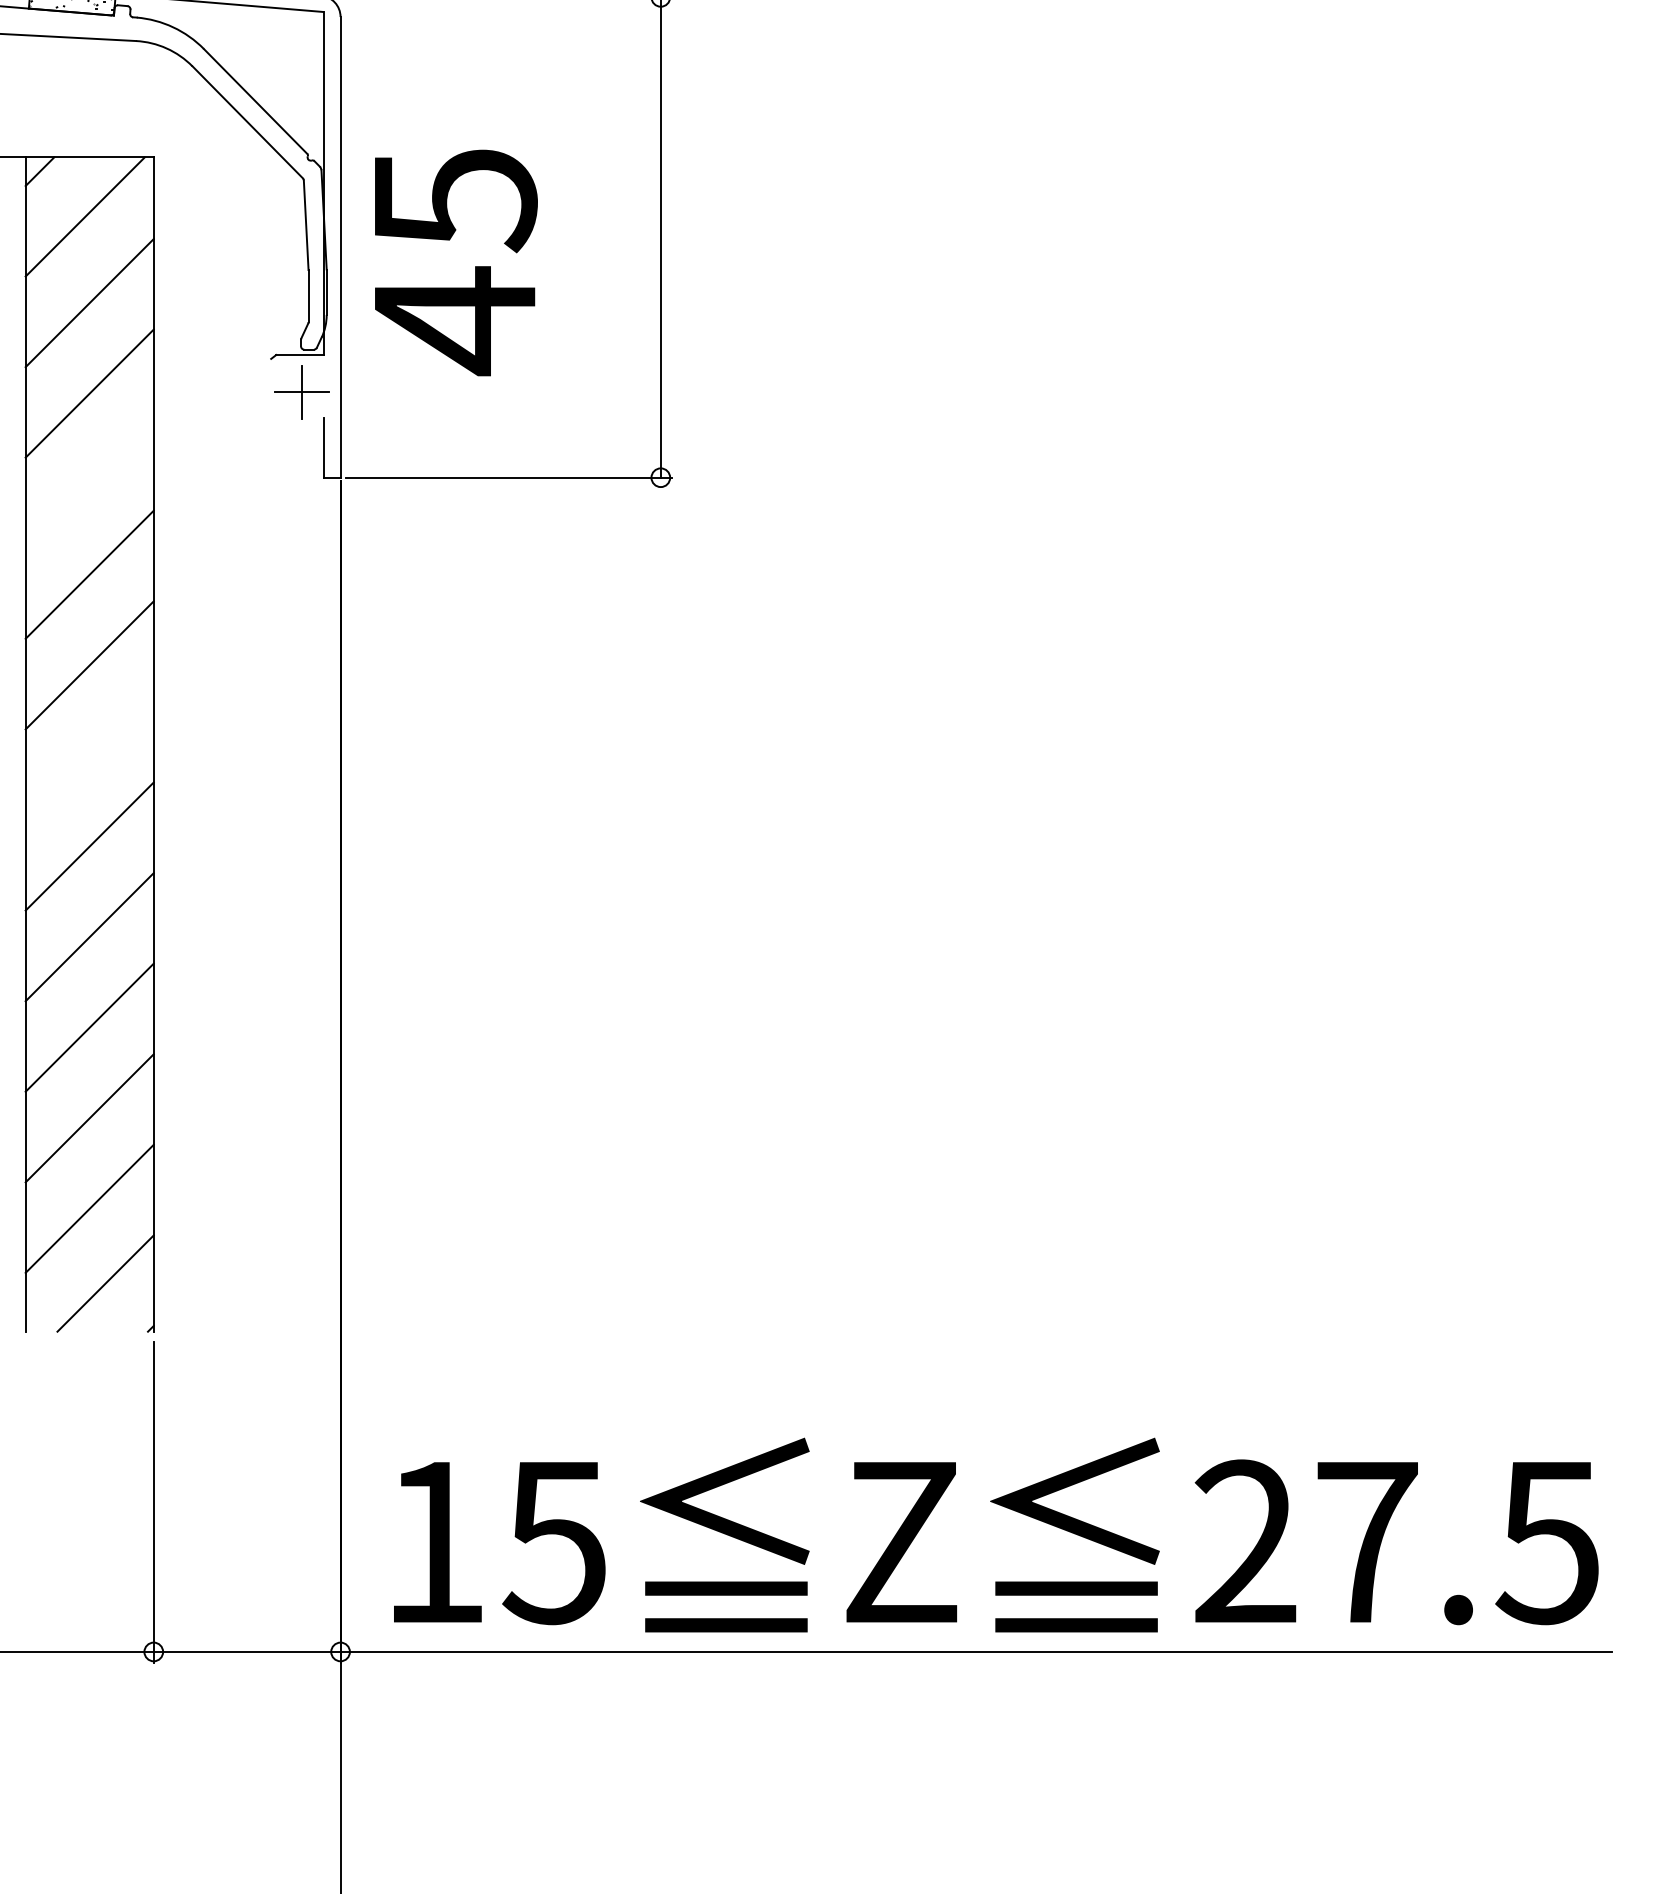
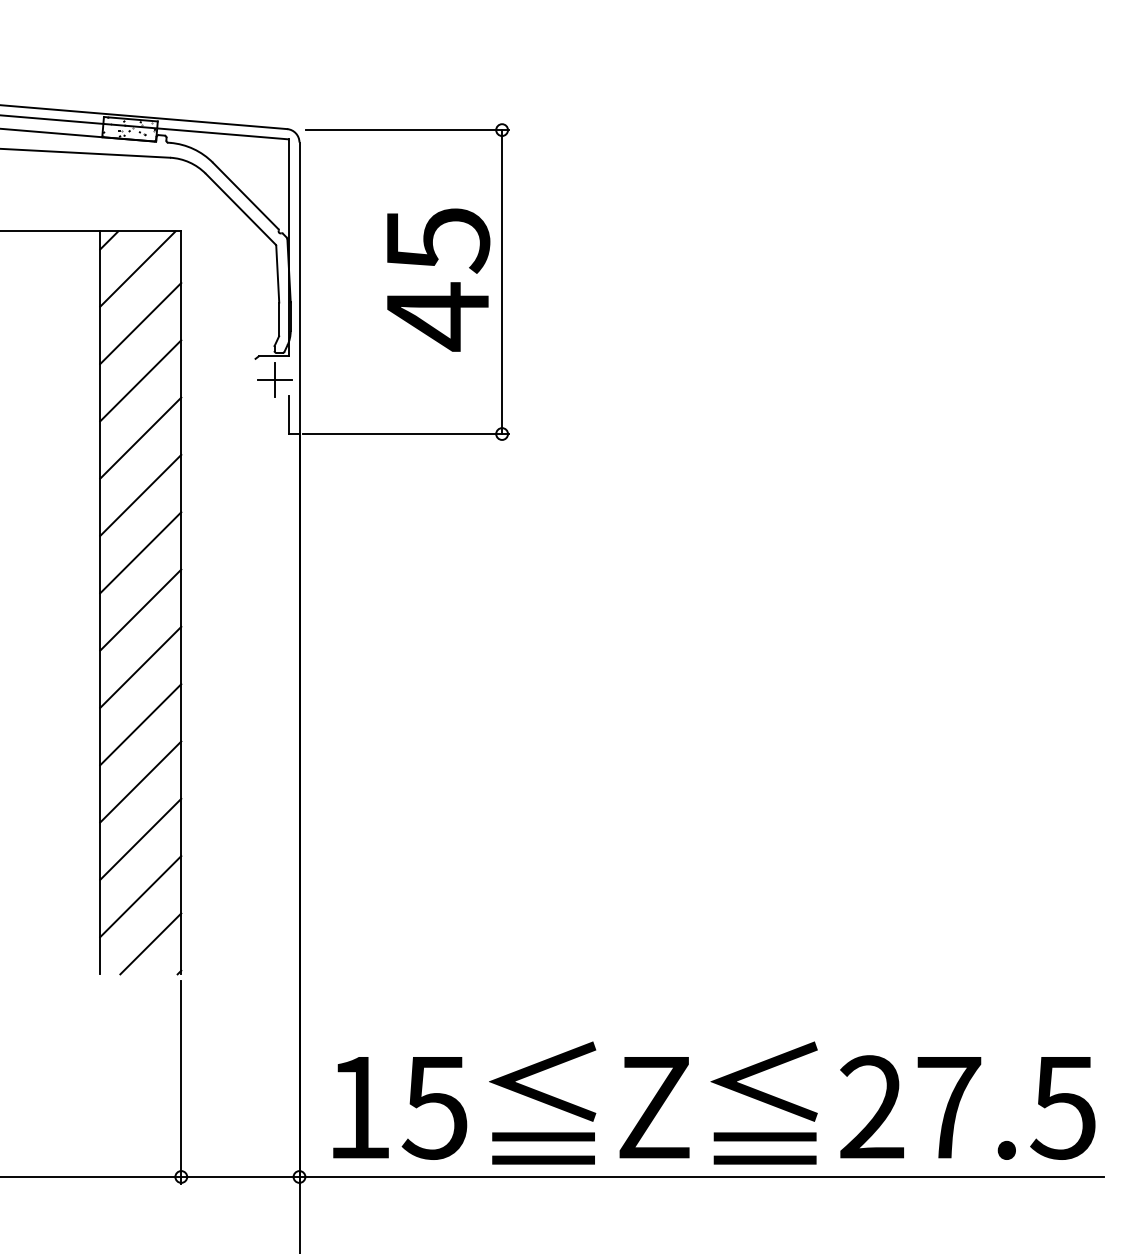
text: (455, 261) -> (438, 279), moved
line: (89, 483) -> (140, 437), added
line: (89, 755) -> (140, 609), added

